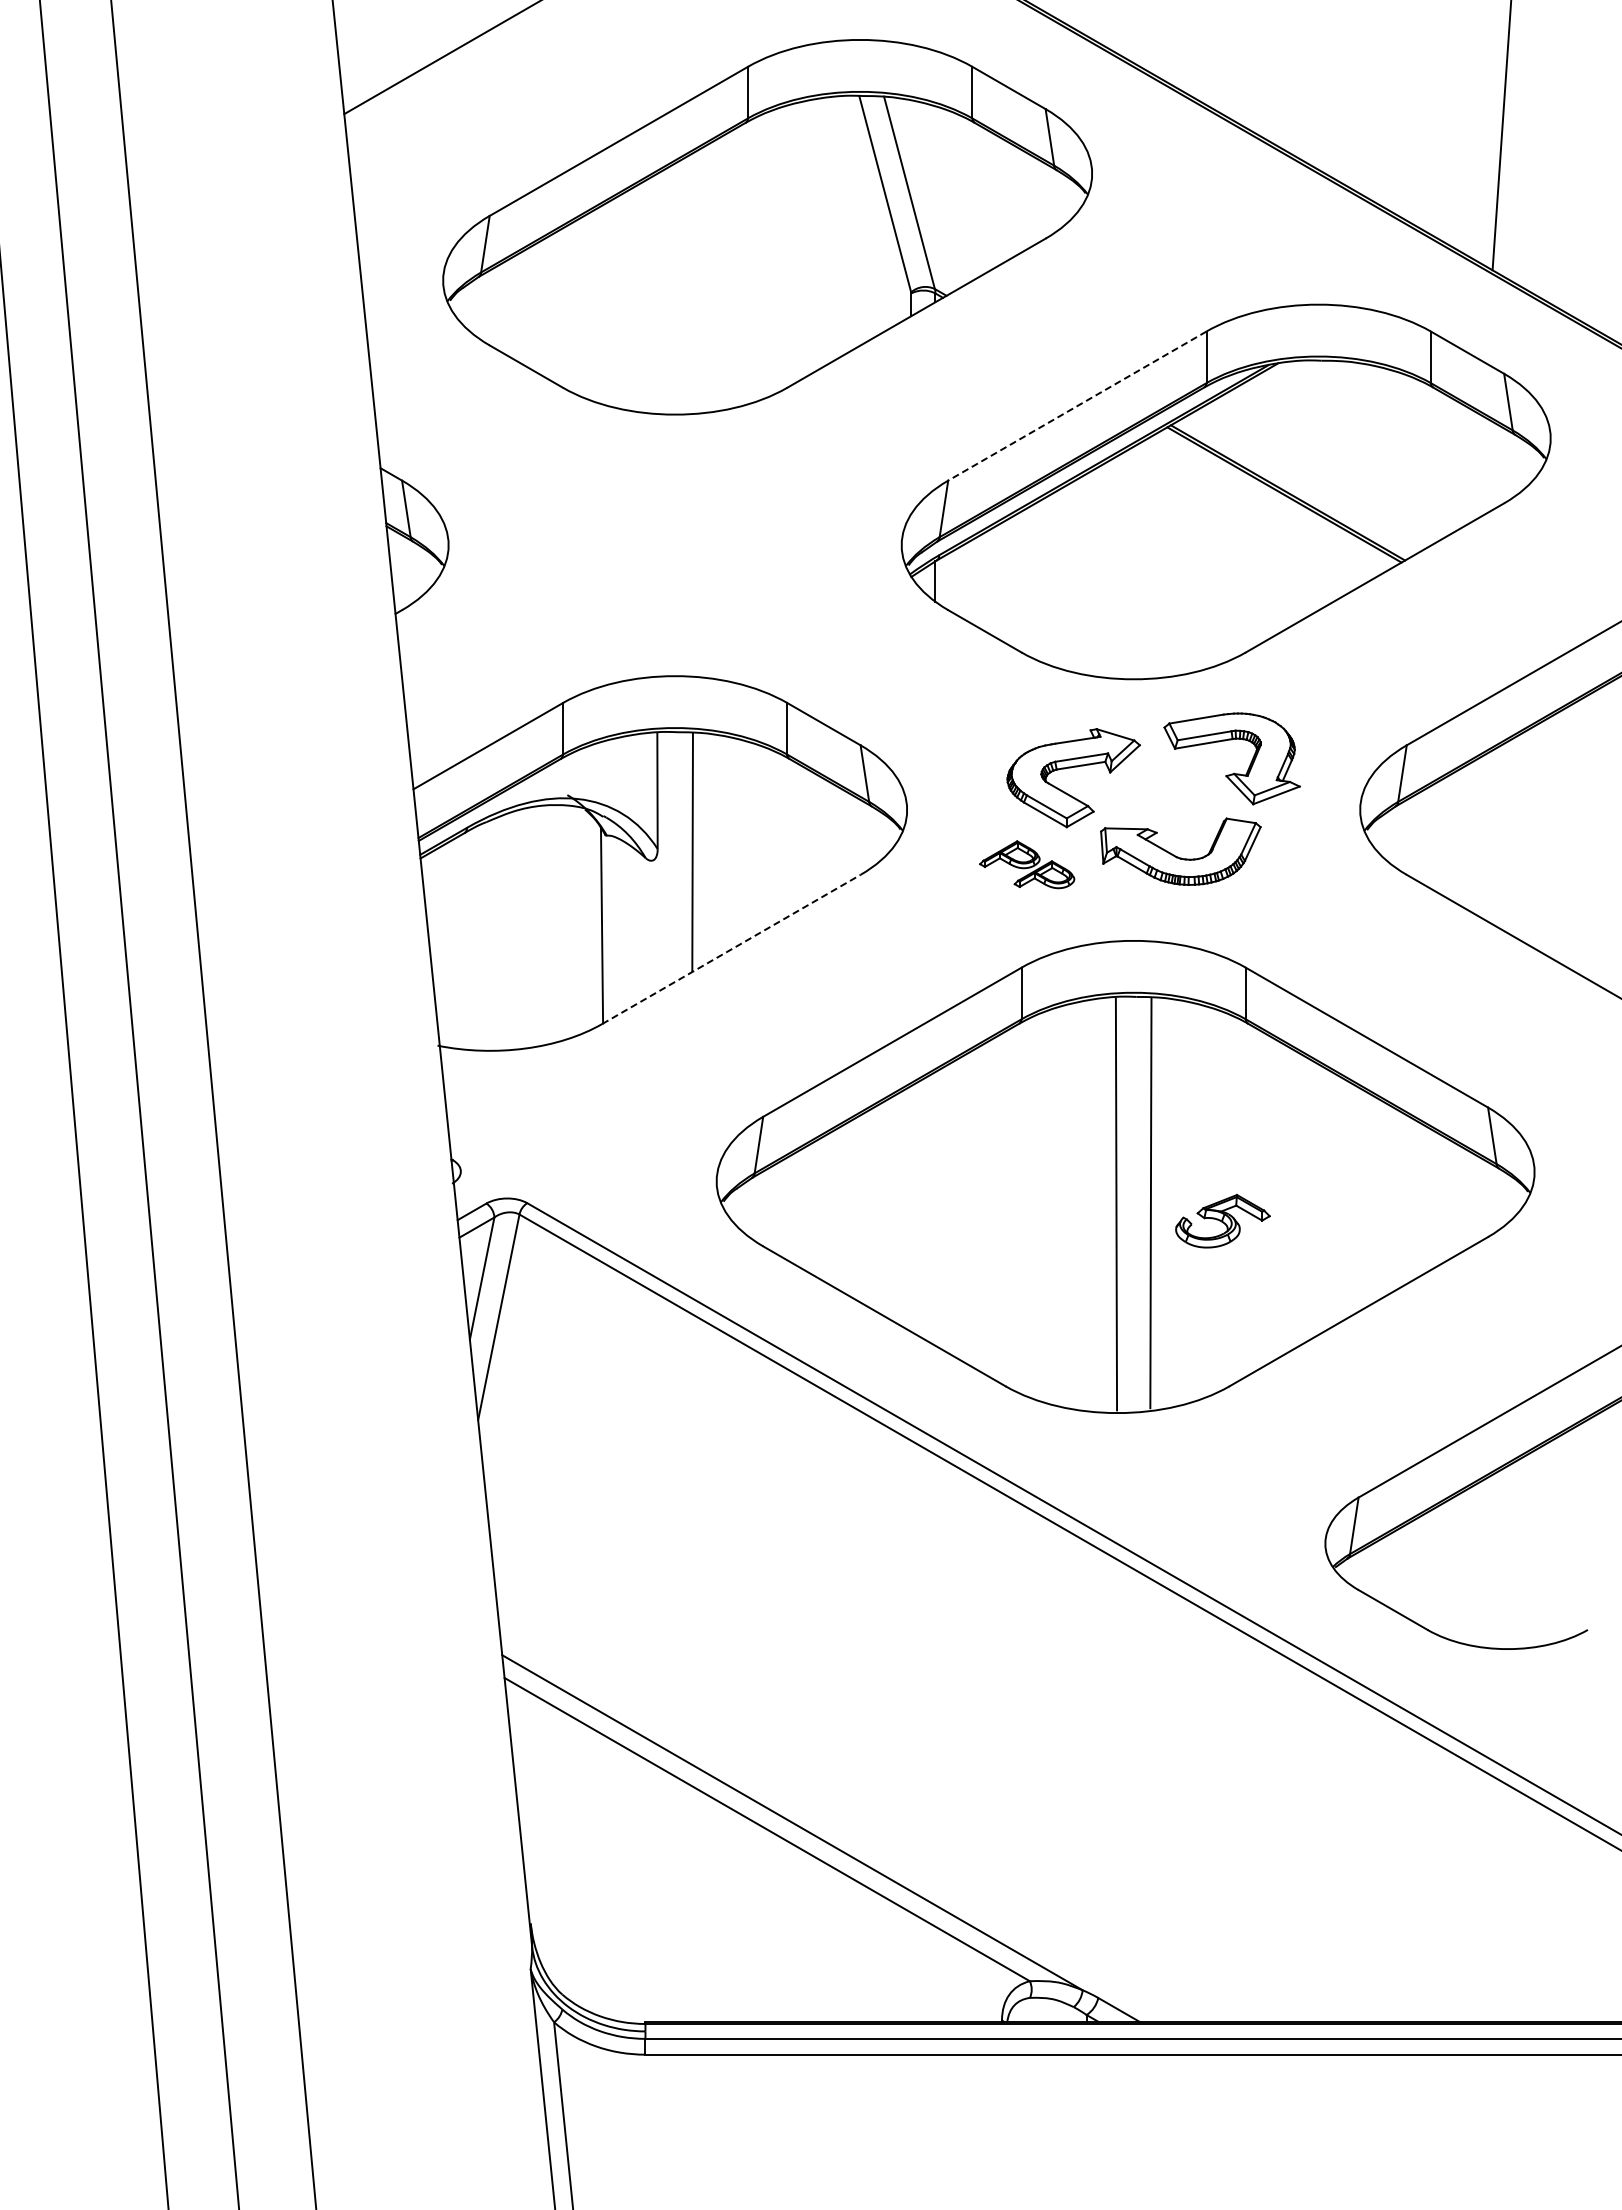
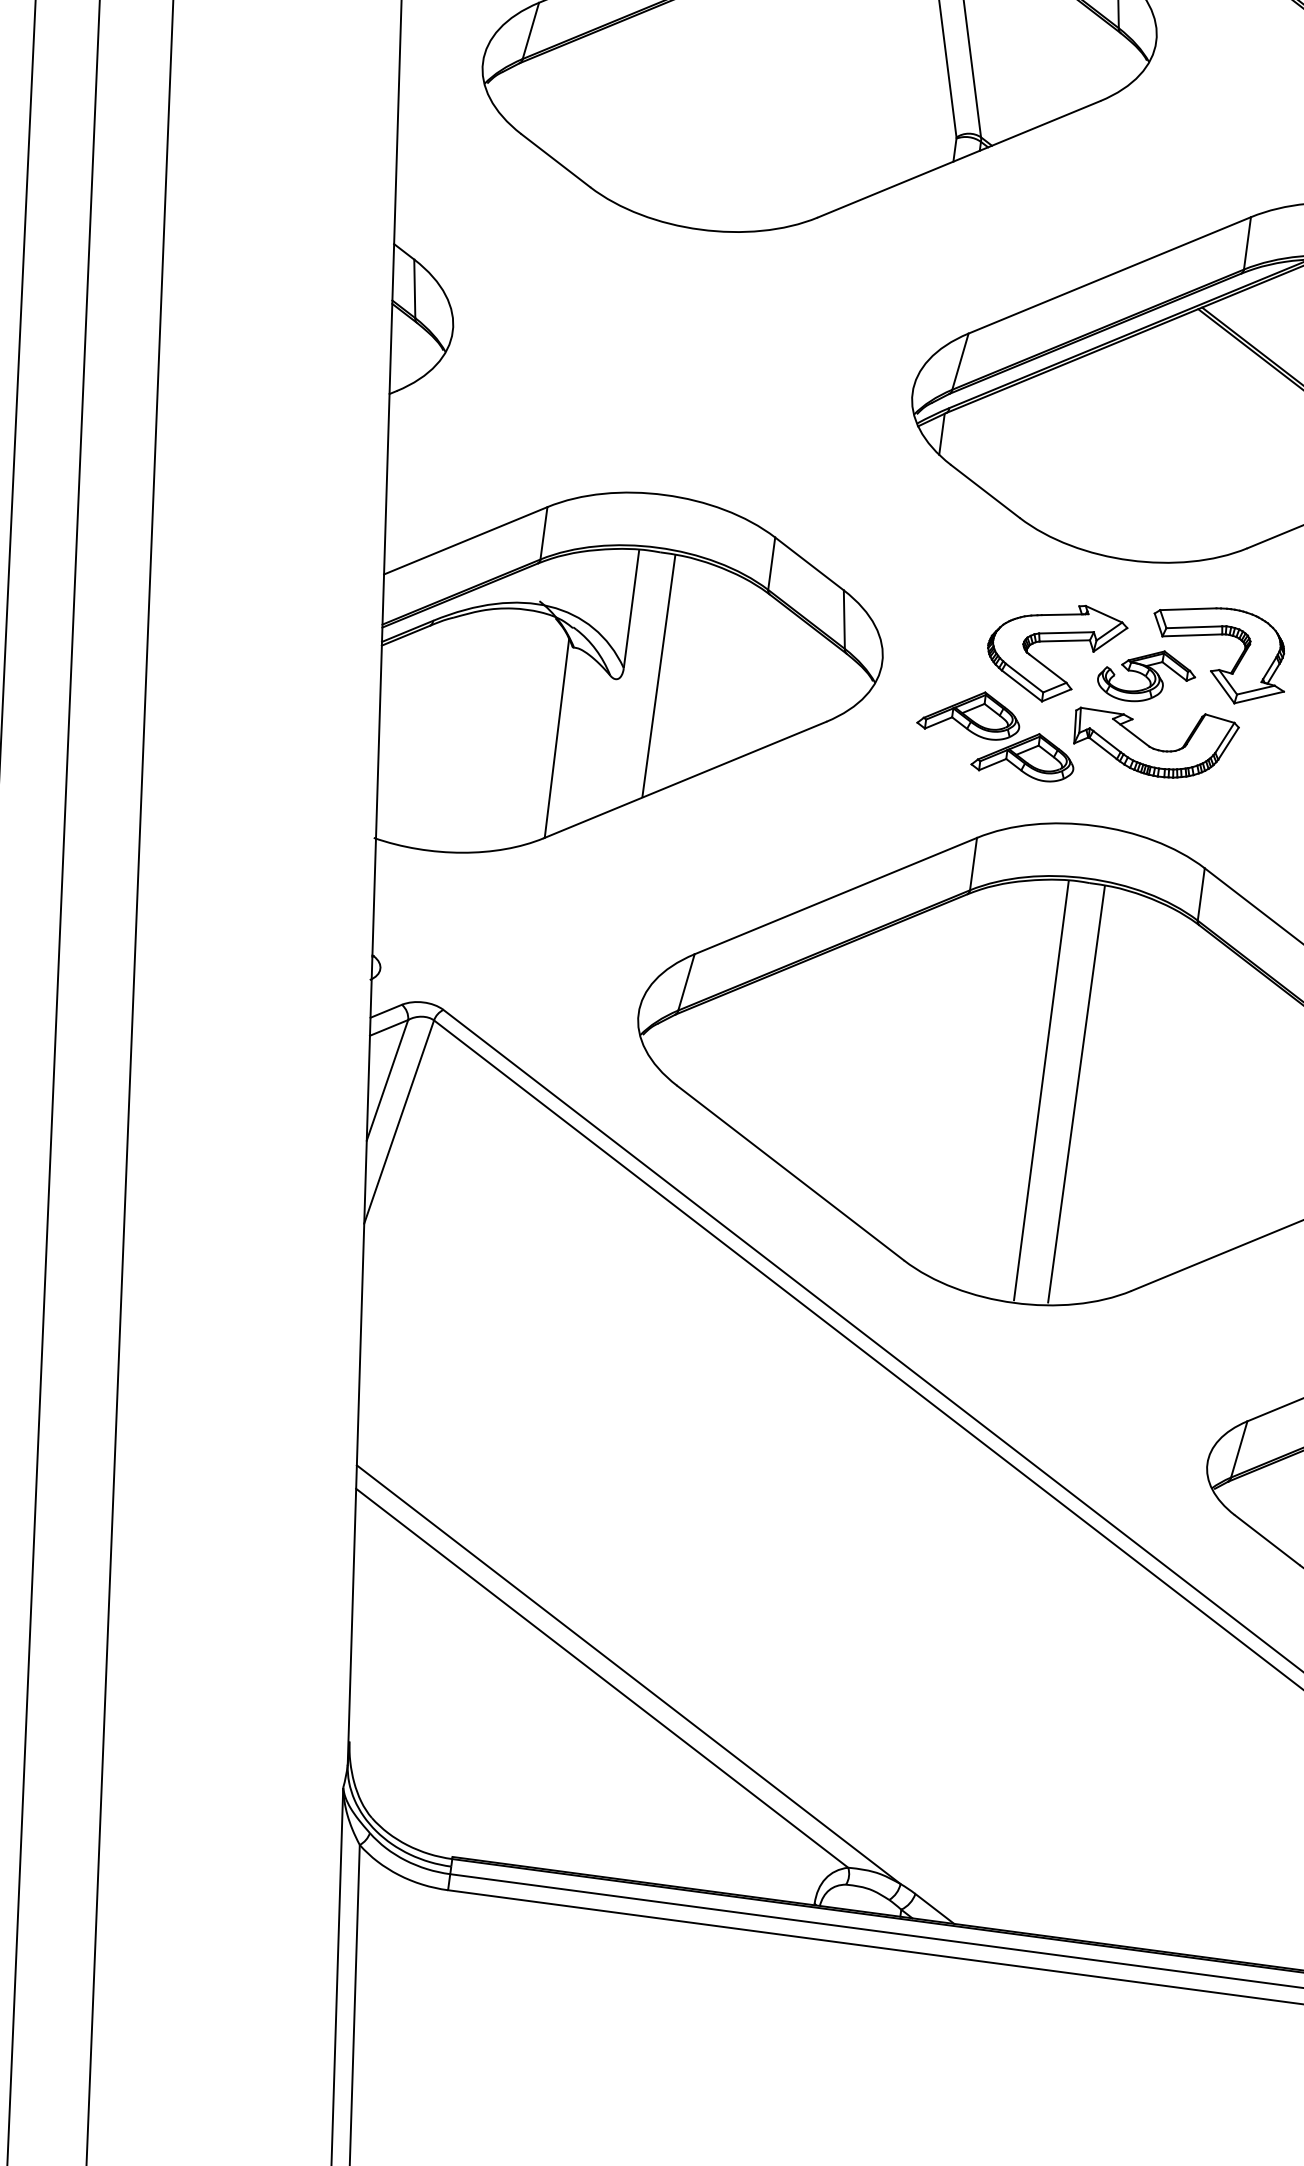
line: (1076, 406) -> (1108, 275), dashed -> solid
part: (1026, 864) -> (996, 733), size x1.67
line: (731, 949) -> (685, 780), dashed -> solid
part: (1222, 1221) -> (1146, 676), moved

